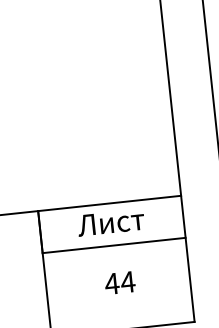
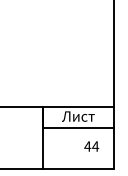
text: (119, 282) -> (91, 146), moved

